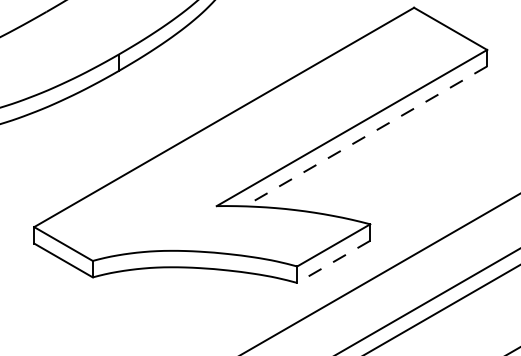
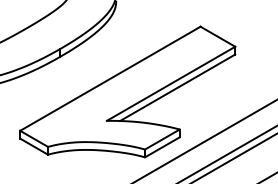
line: (365, 137) -> (177, 88), dashed -> solid
line: (331, 262) -> (161, 147), dashed -> solid

